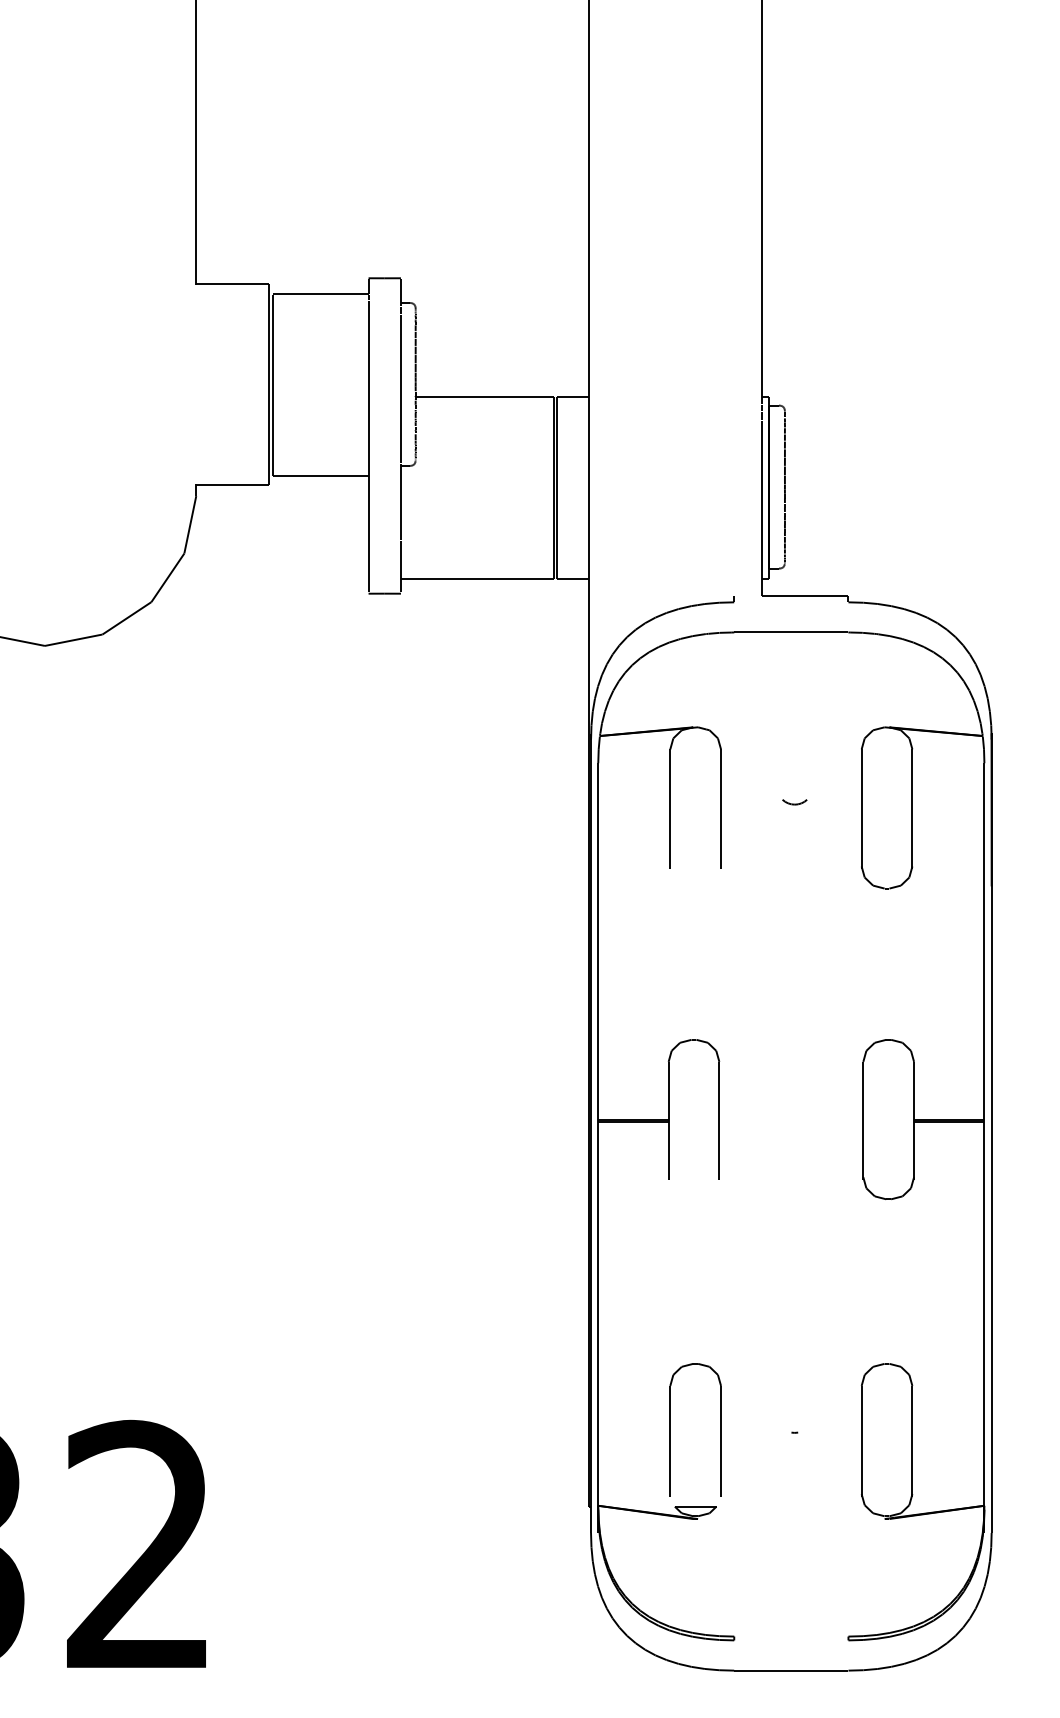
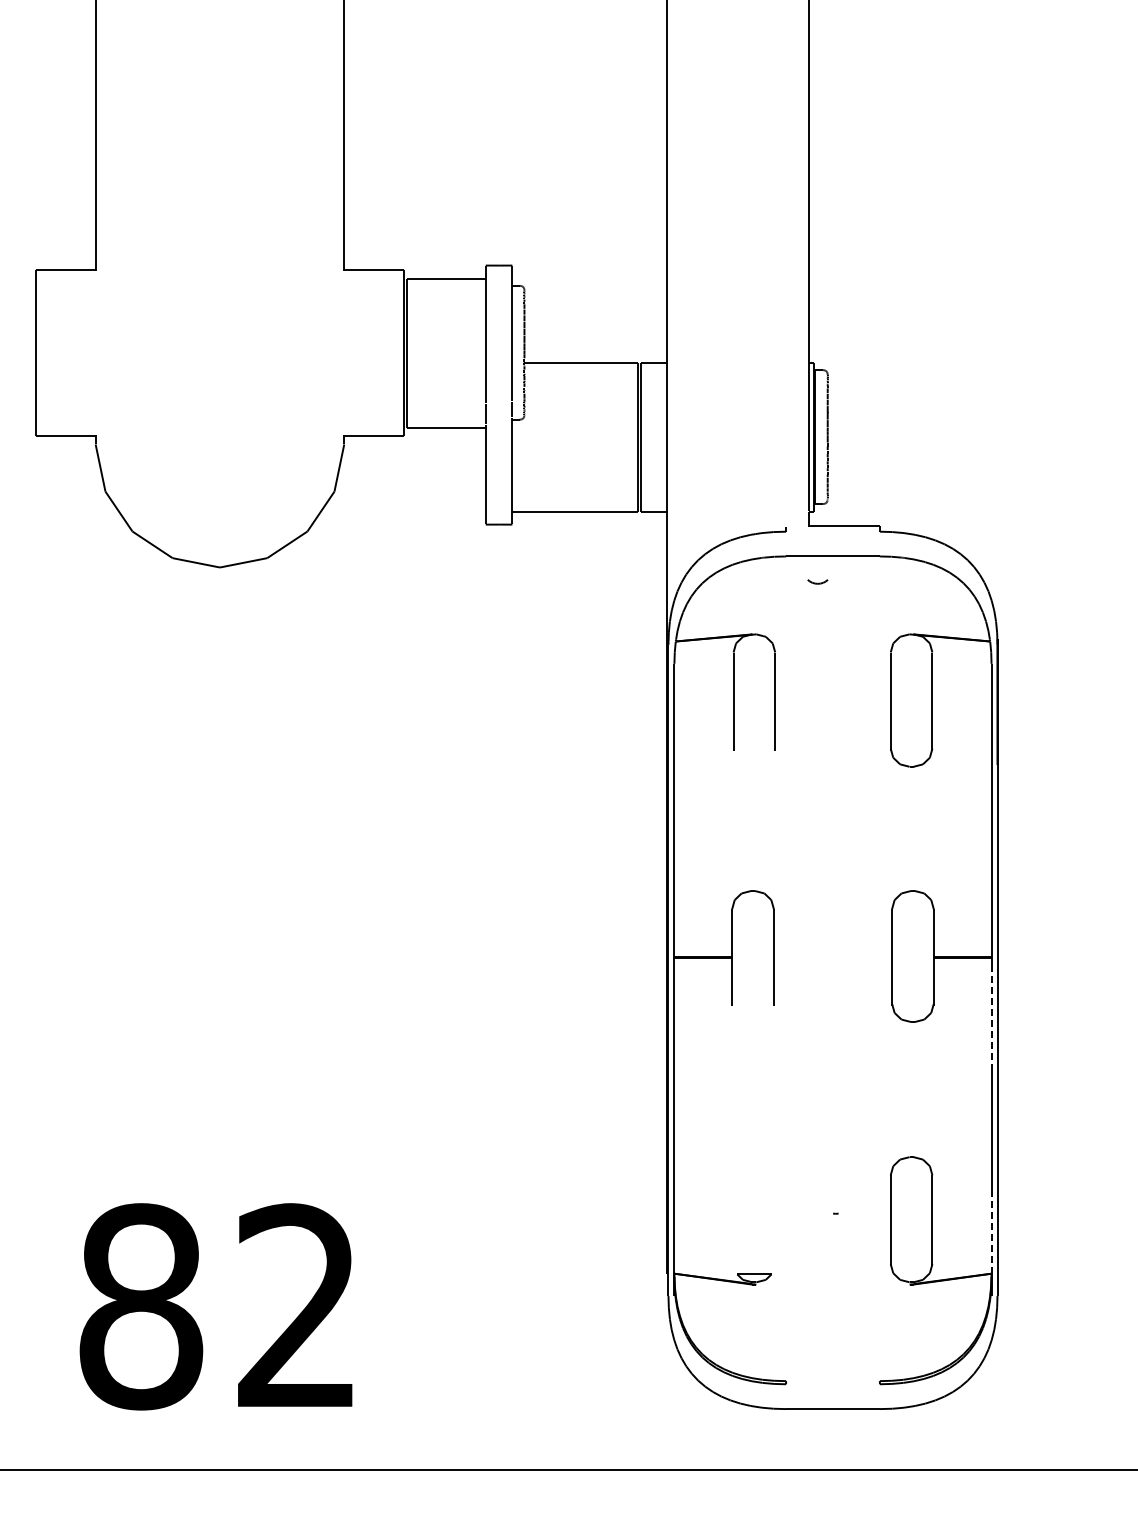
part: (794, 801) -> (817, 581), moved
line: (984, 1196) -> (991, 1019), solid -> dashed
part: (671, 1428) -> (734, 1210), removed
line: (984, 1456) -> (991, 1233), solid -> dashed

